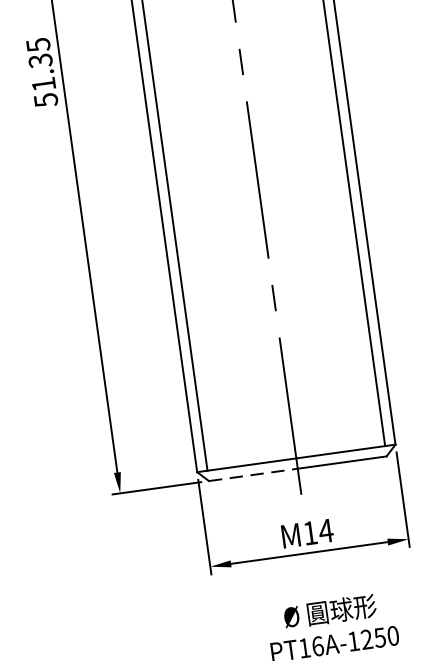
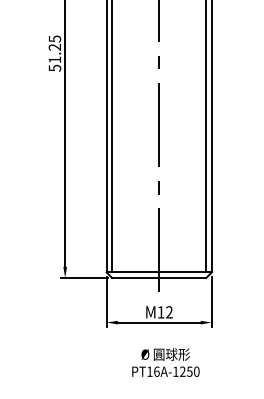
text: (41, 60) -> (55, 47), 51.35 -> 51.25
line: (252, 474) -> (135, 277), dashed -> solid
text: (326, 531) -> (169, 312), 14 -> 12

